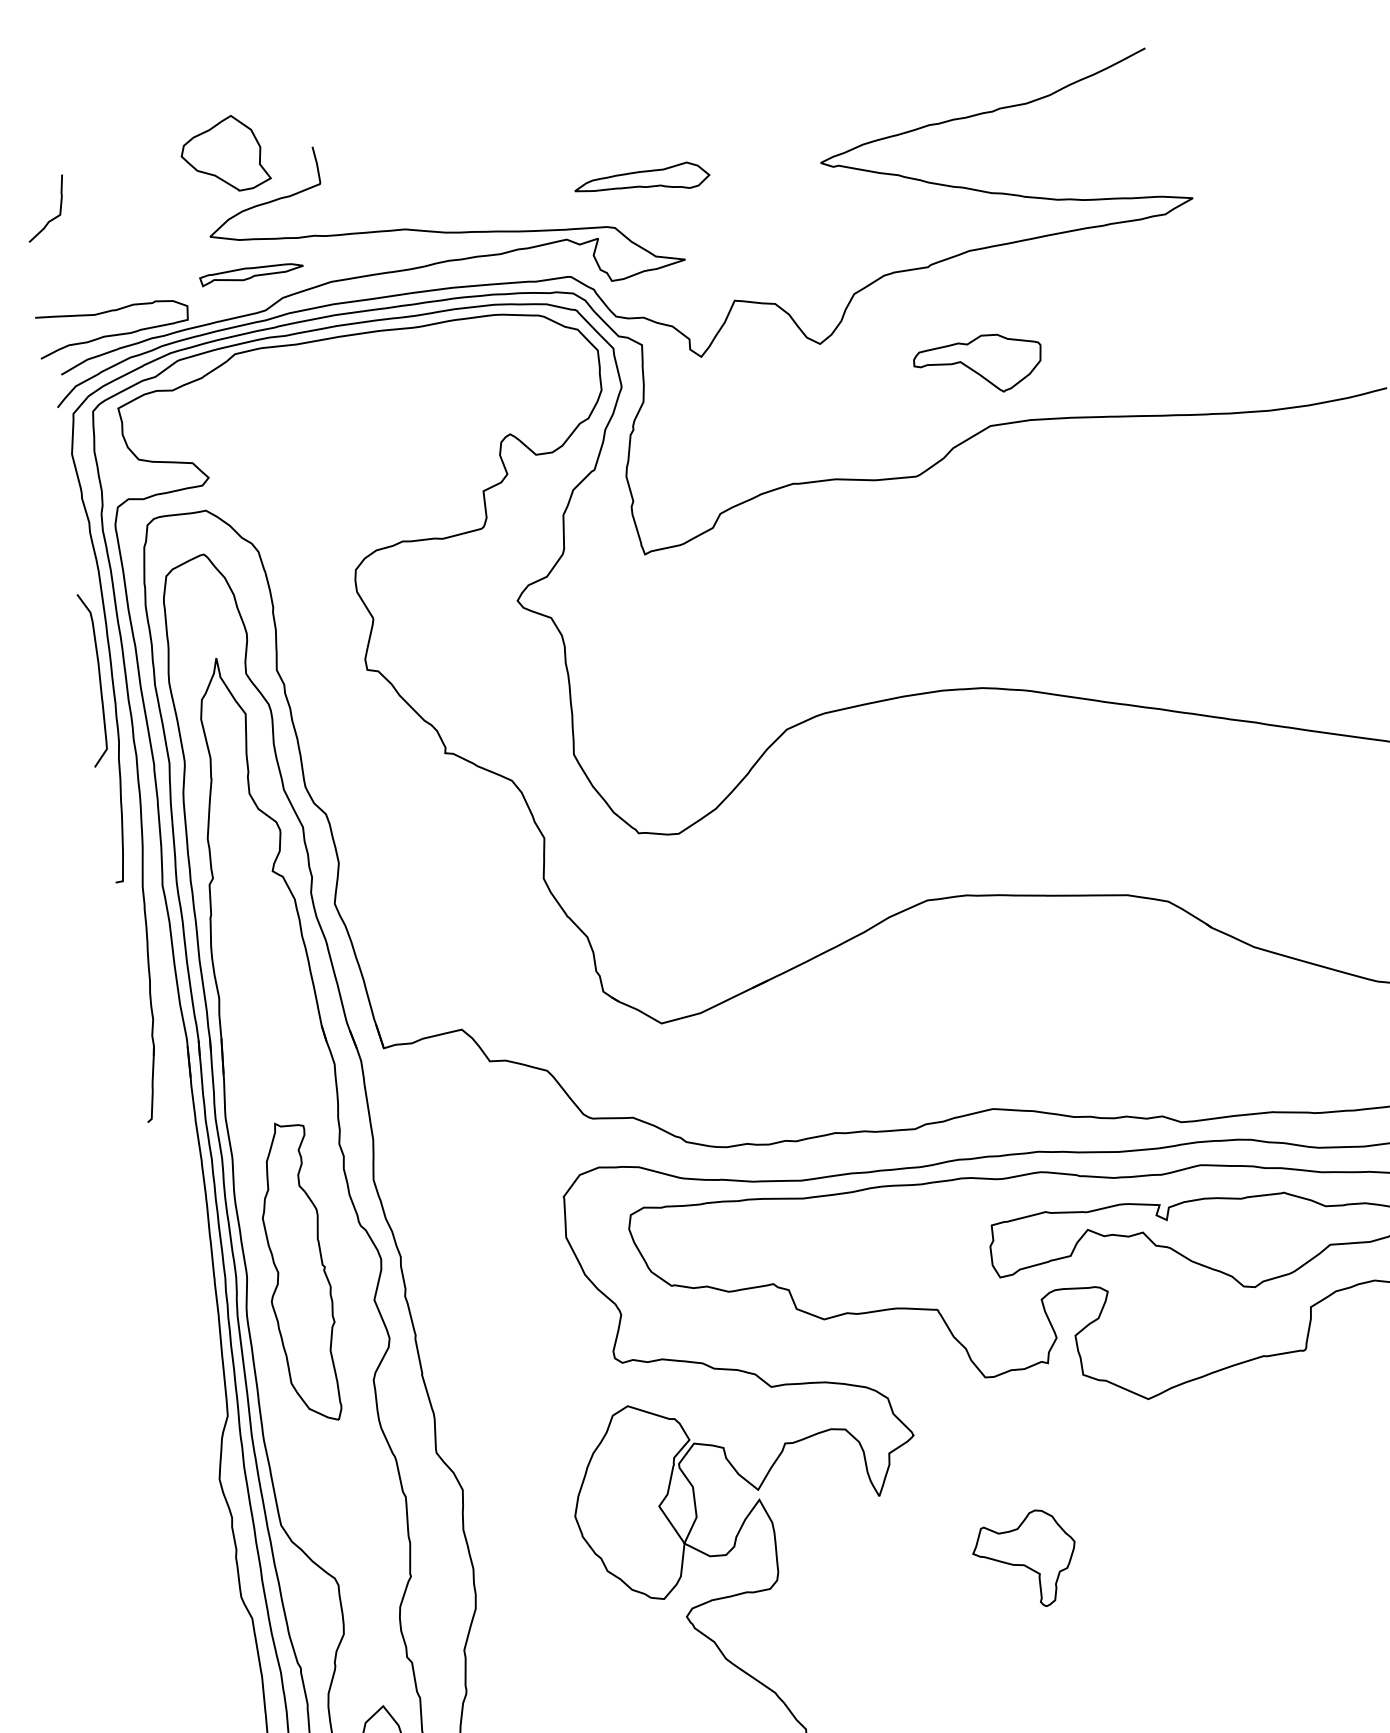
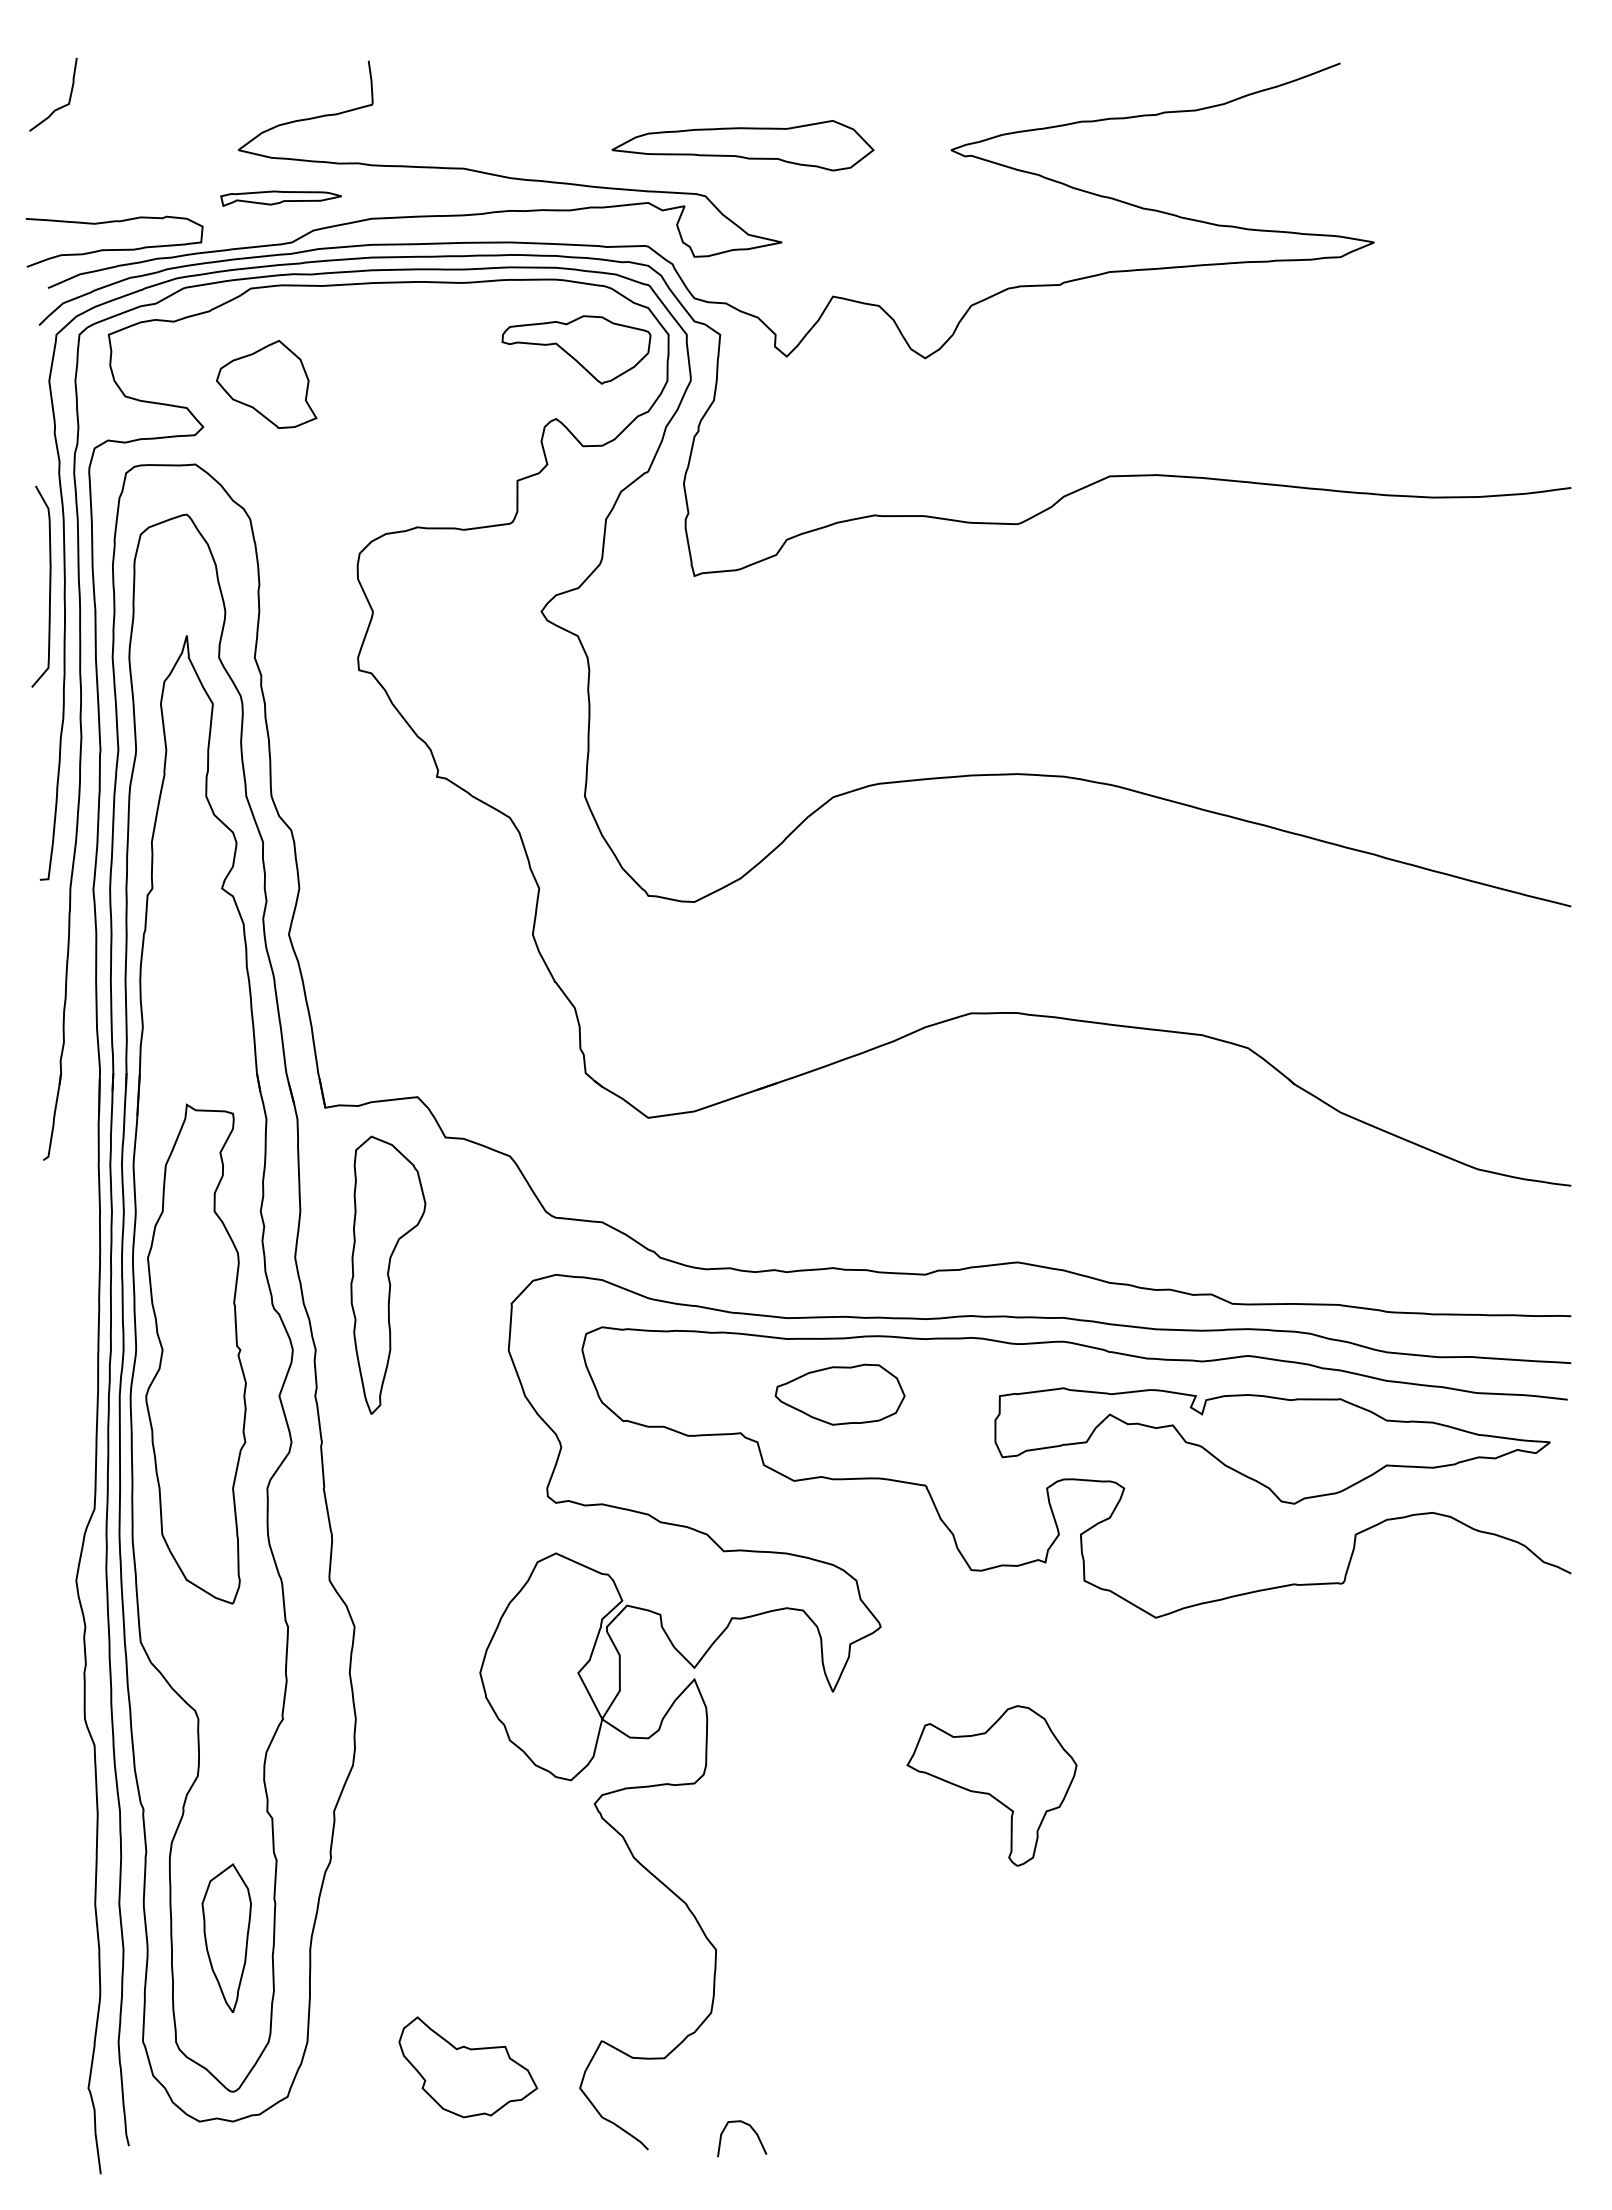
part: (224, 153) -> (266, 383), moved
part: (641, 180) -> (742, 145), size x1.67
part: (978, 365) -> (576, 349), moved
curve: (99, 679) -> (49, 586), moved
part: (455, 1184) -> (388, 1274), added
part: (854, 1240) -> (839, 1394), added
part: (298, 1272) -> (195, 1353), size x1.43
part: (1024, 1559) -> (991, 1785), size x1.43

